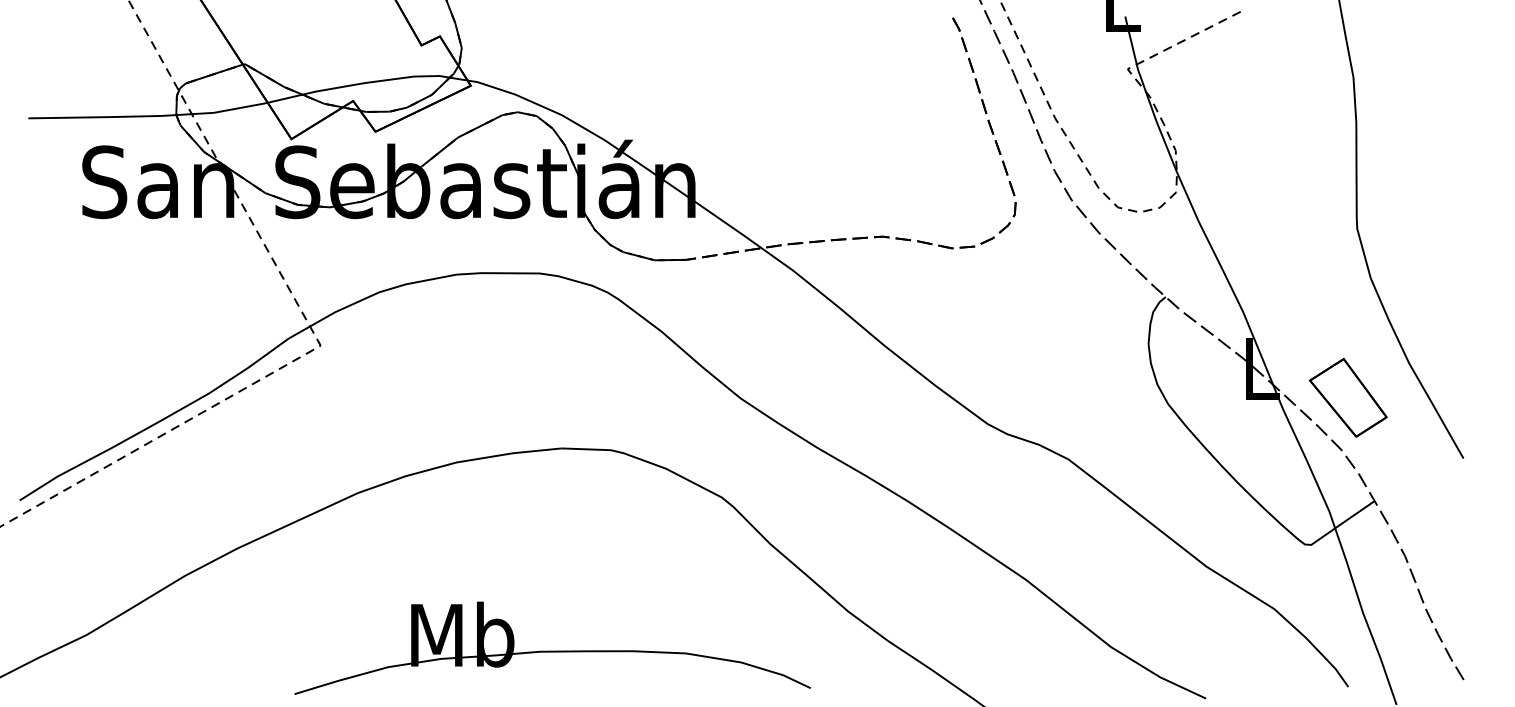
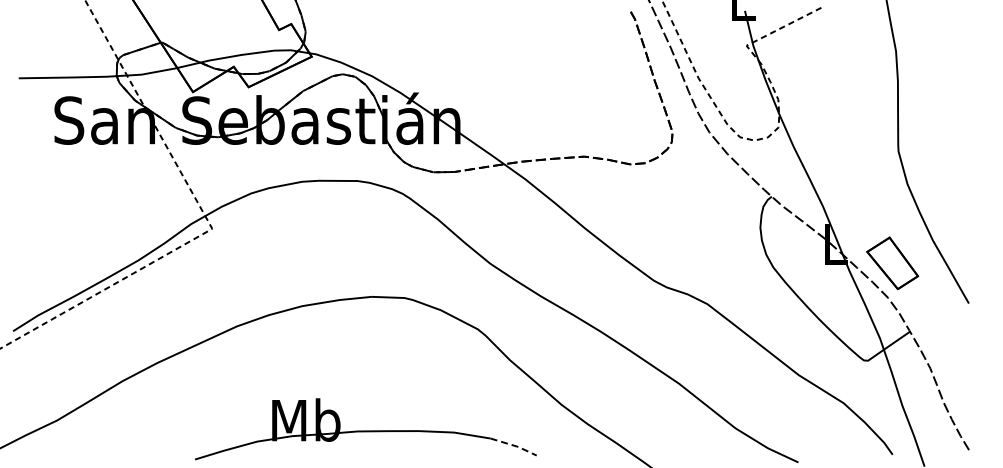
line: (777, 672) -> (514, 445), solid -> dashed

